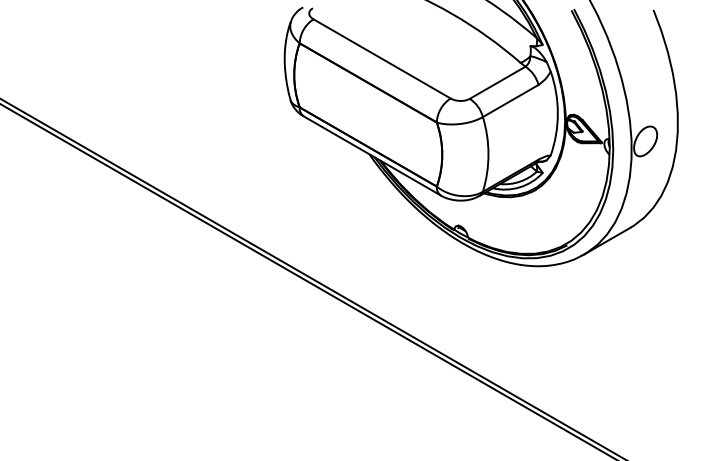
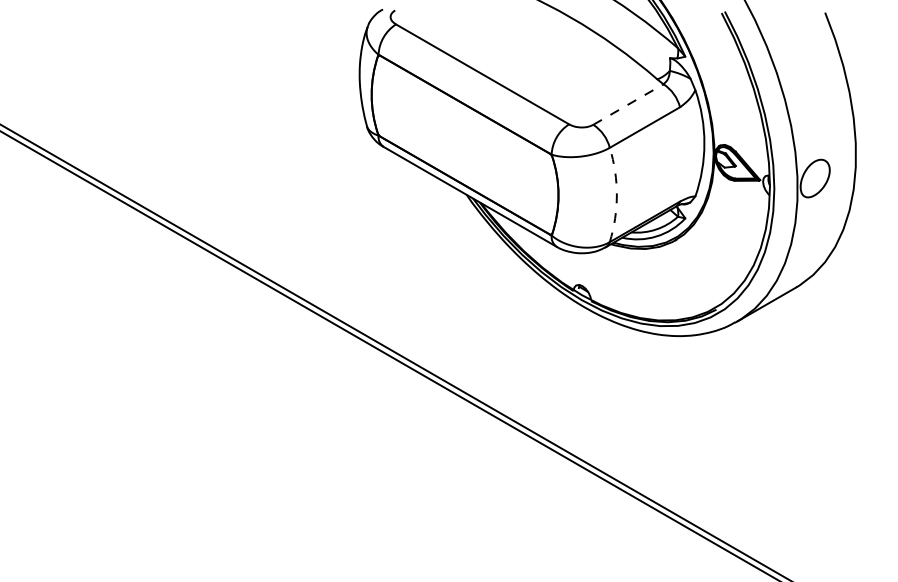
line: (497, 82) -> (628, 104), solid -> dashed
arc: (488, 154) -> (616, 194), solid -> dashed

